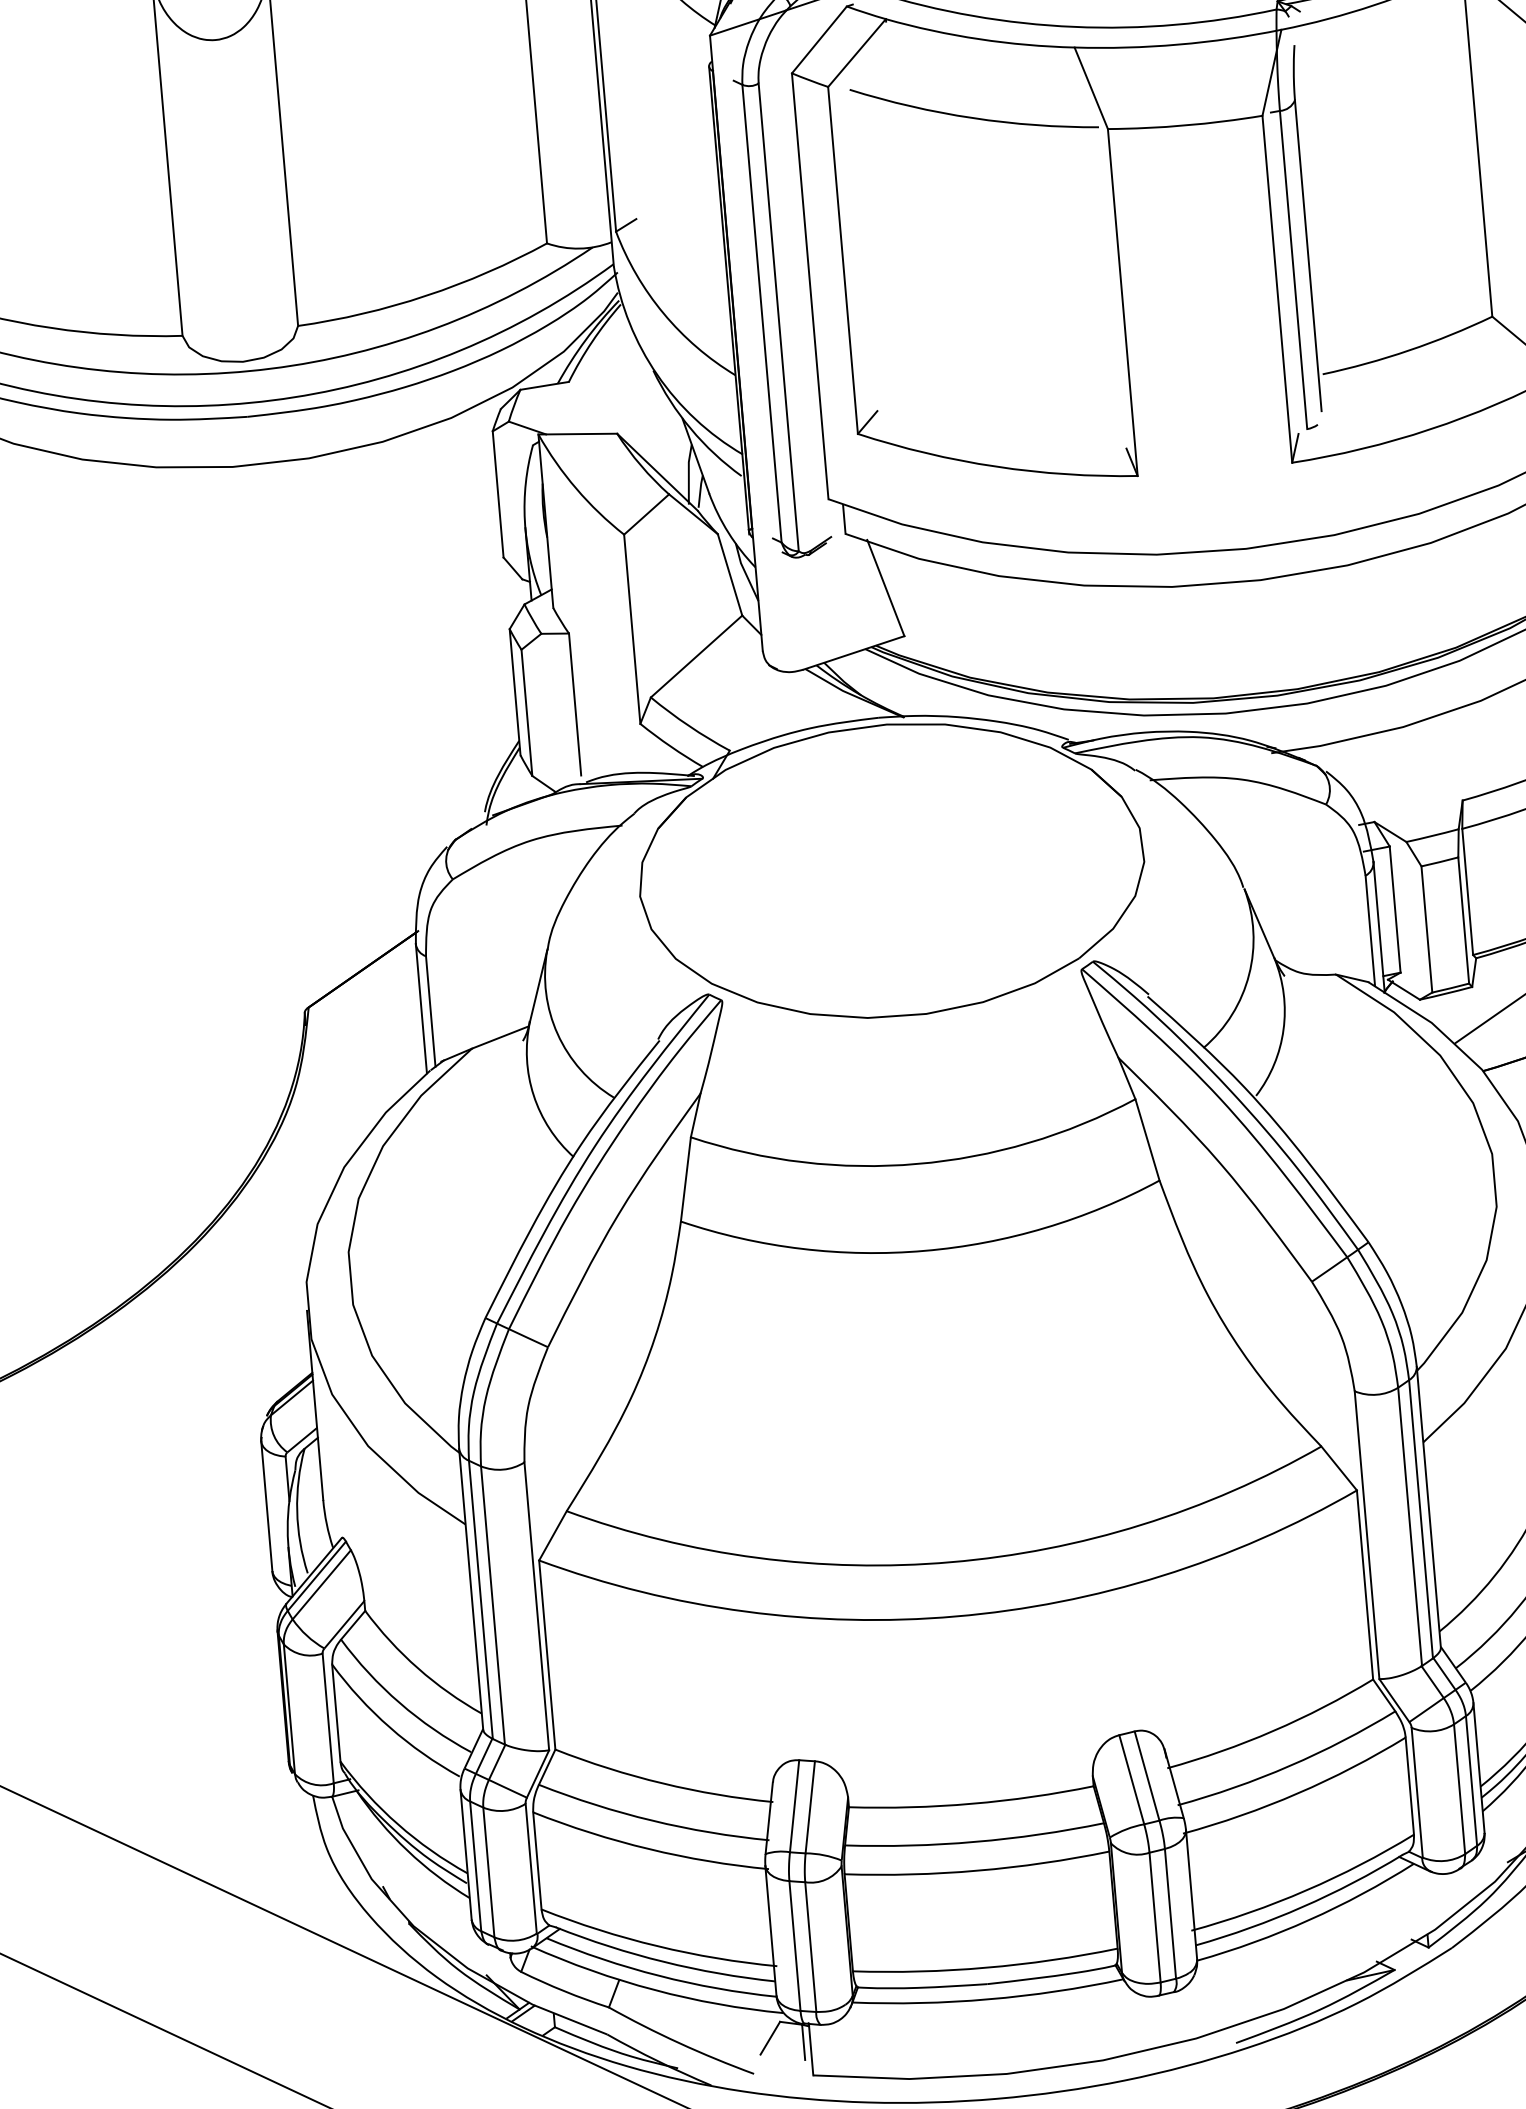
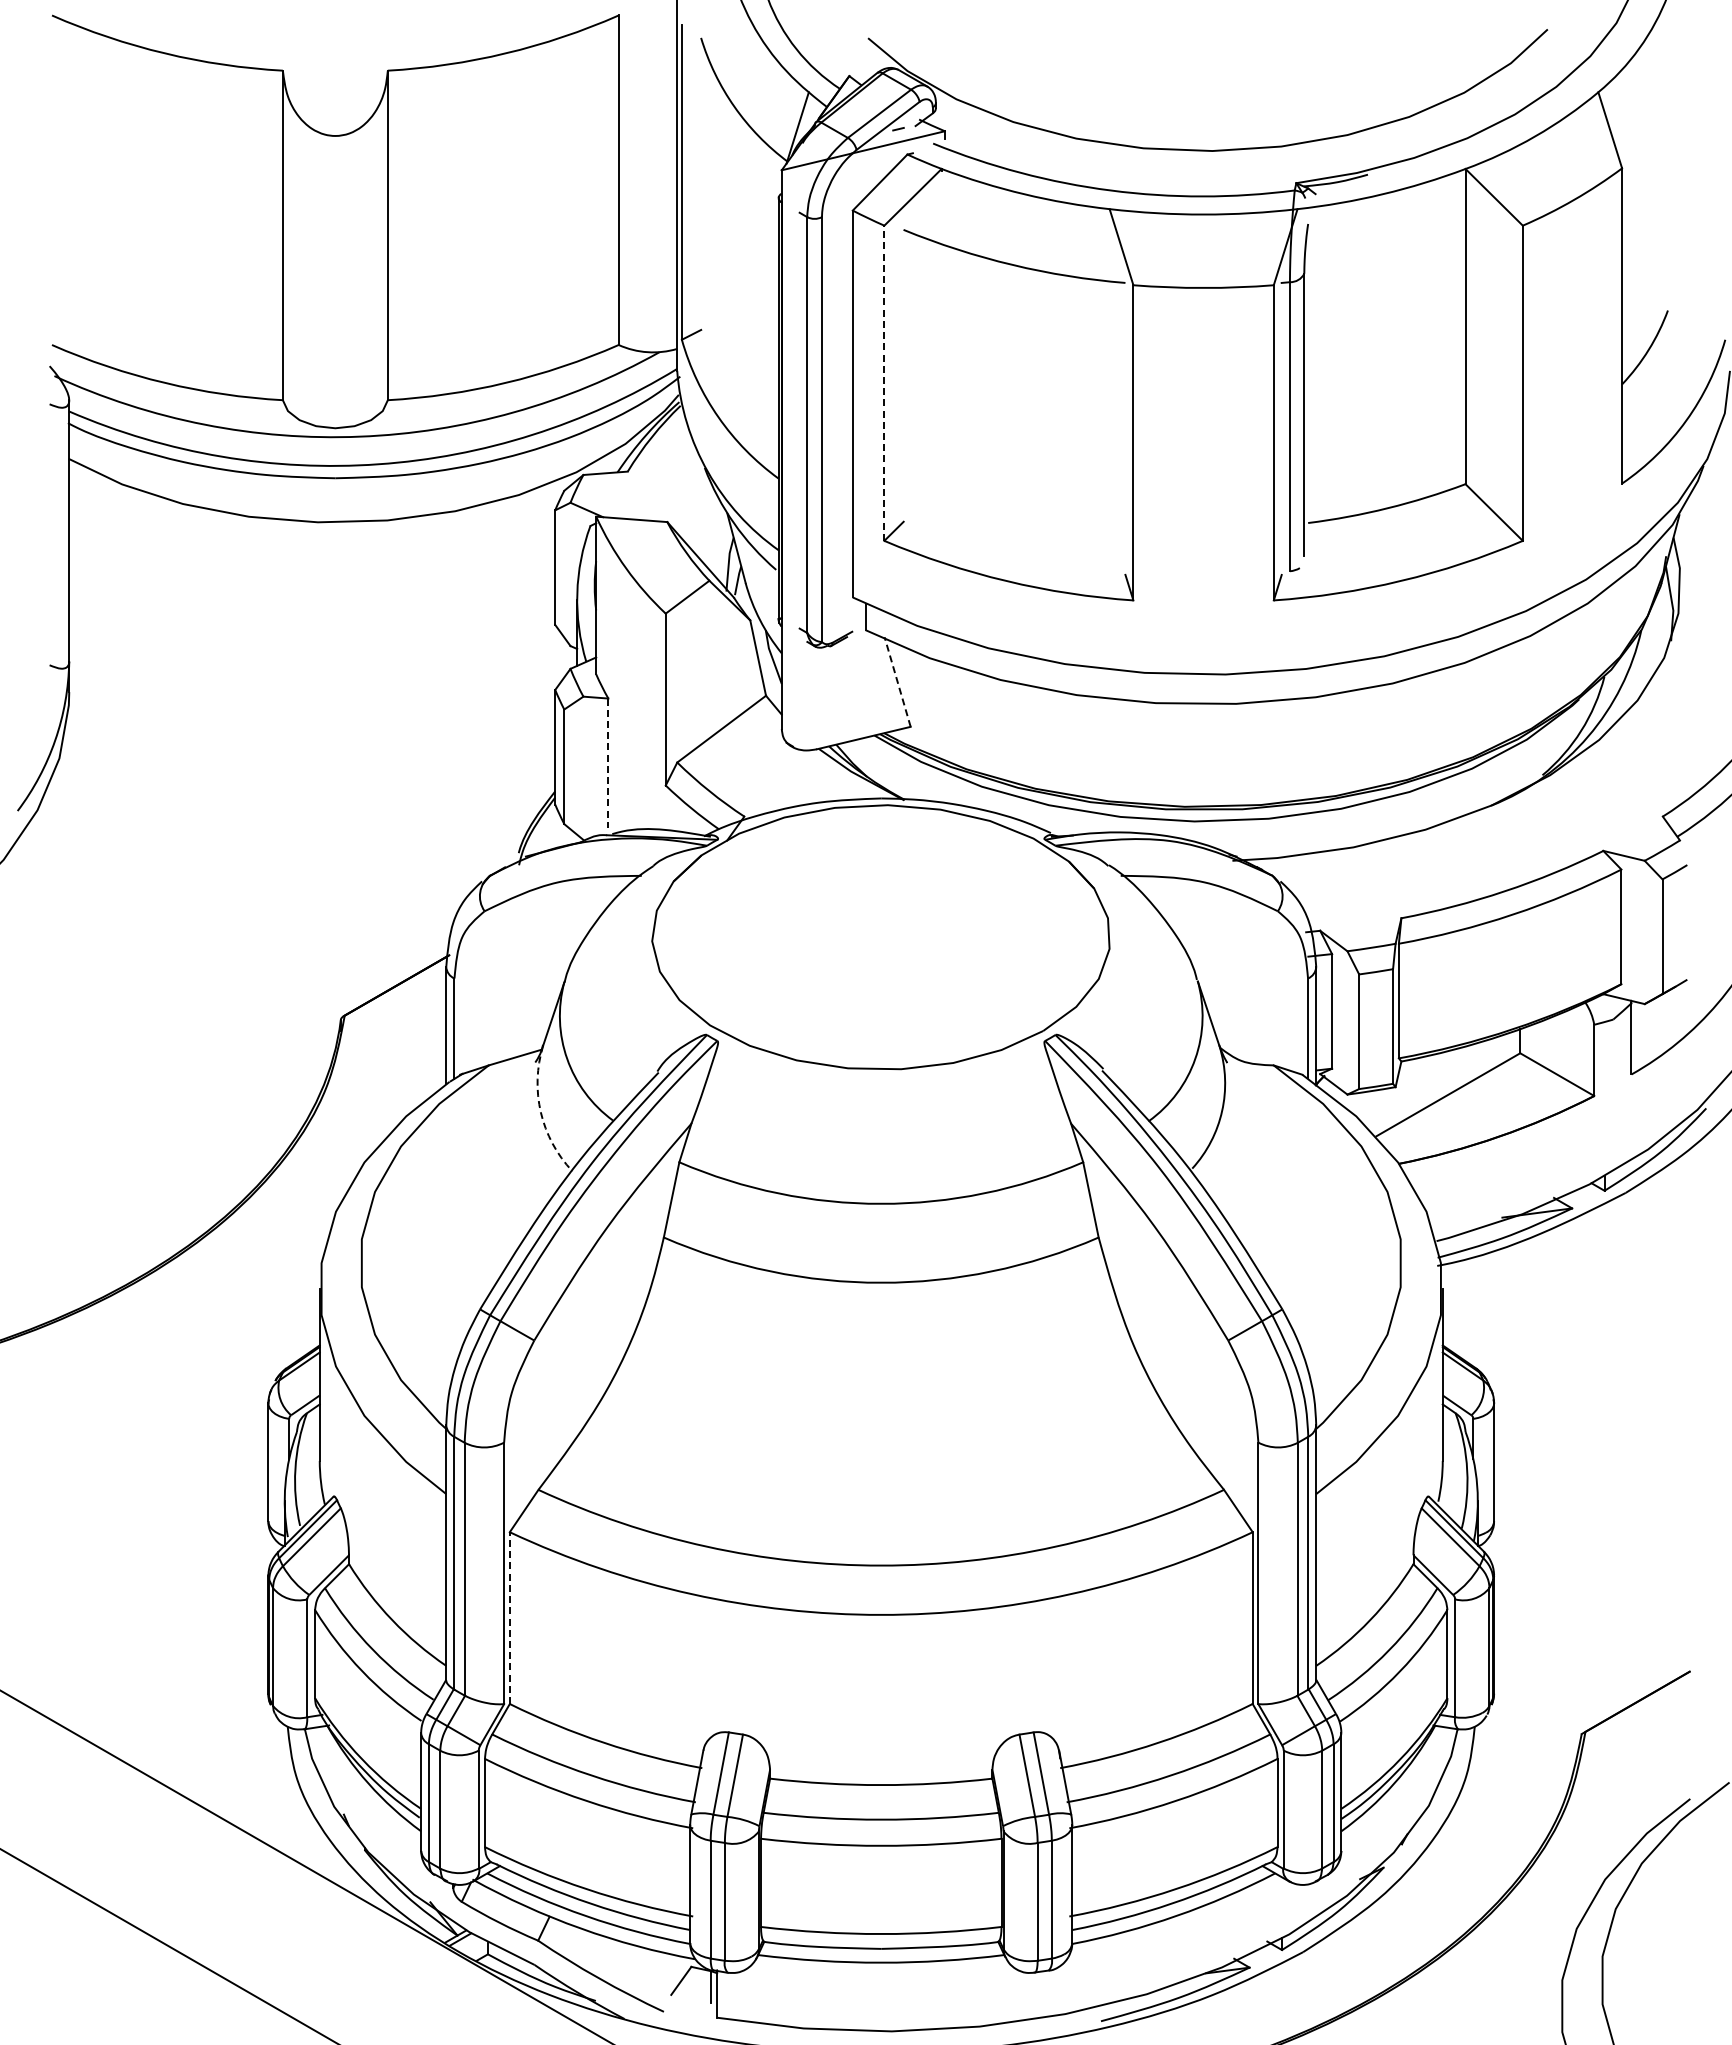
line: (843, 260) -> (884, 383), solid -> dashed
line: (885, 588) -> (897, 682), solid -> dashed
line: (575, 705) -> (608, 763), solid -> dashed
arc: (533, 1095) -> (540, 1112), solid -> dashed
line: (546, 1655) -> (509, 1618), solid -> dashed

